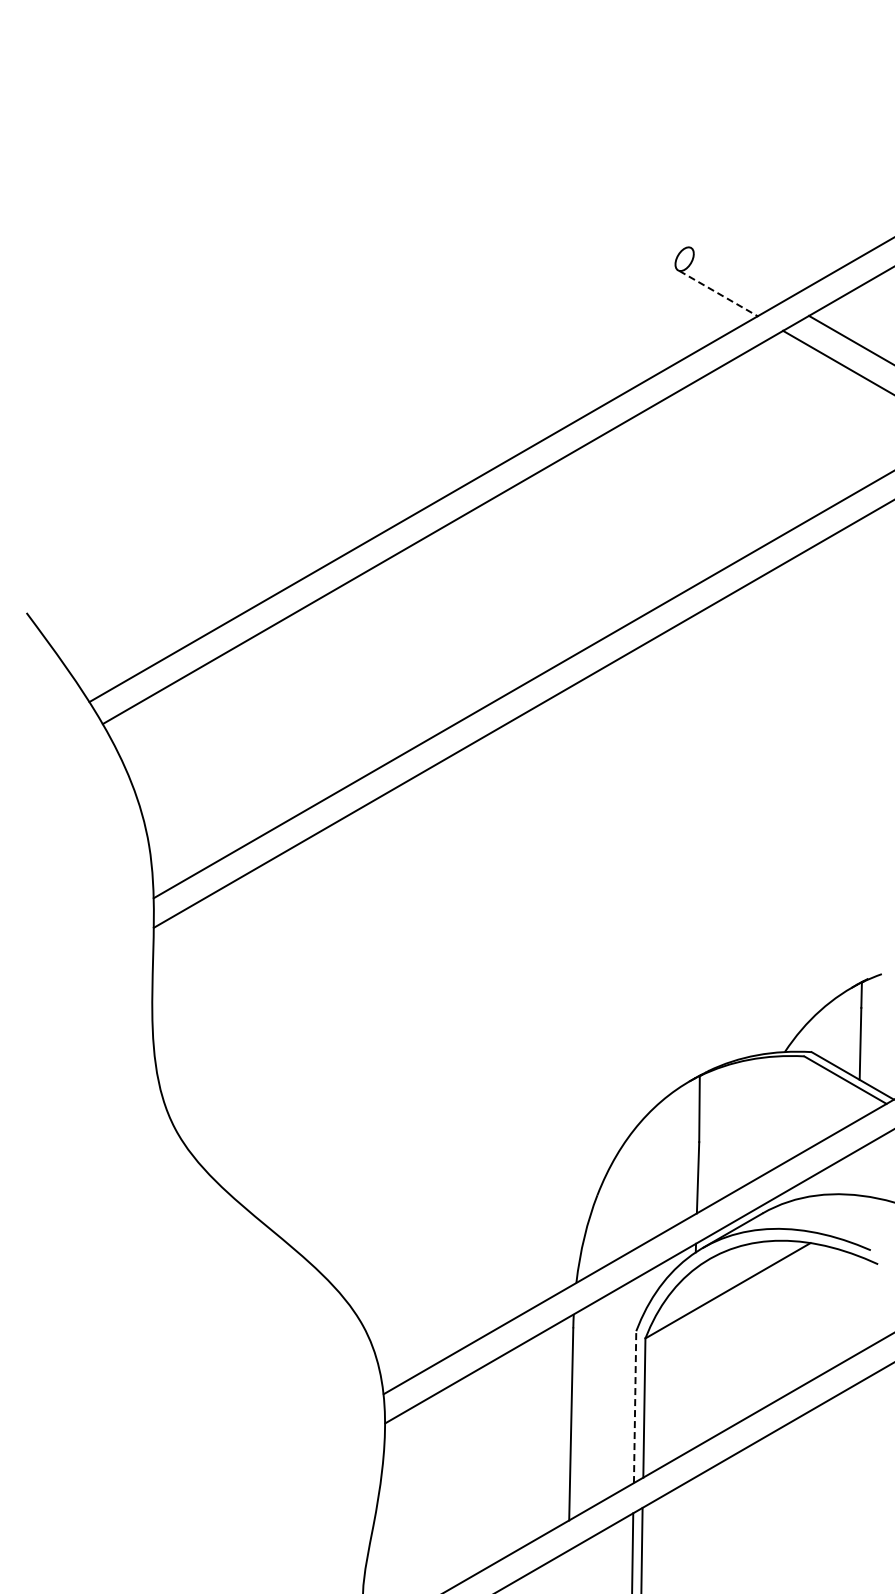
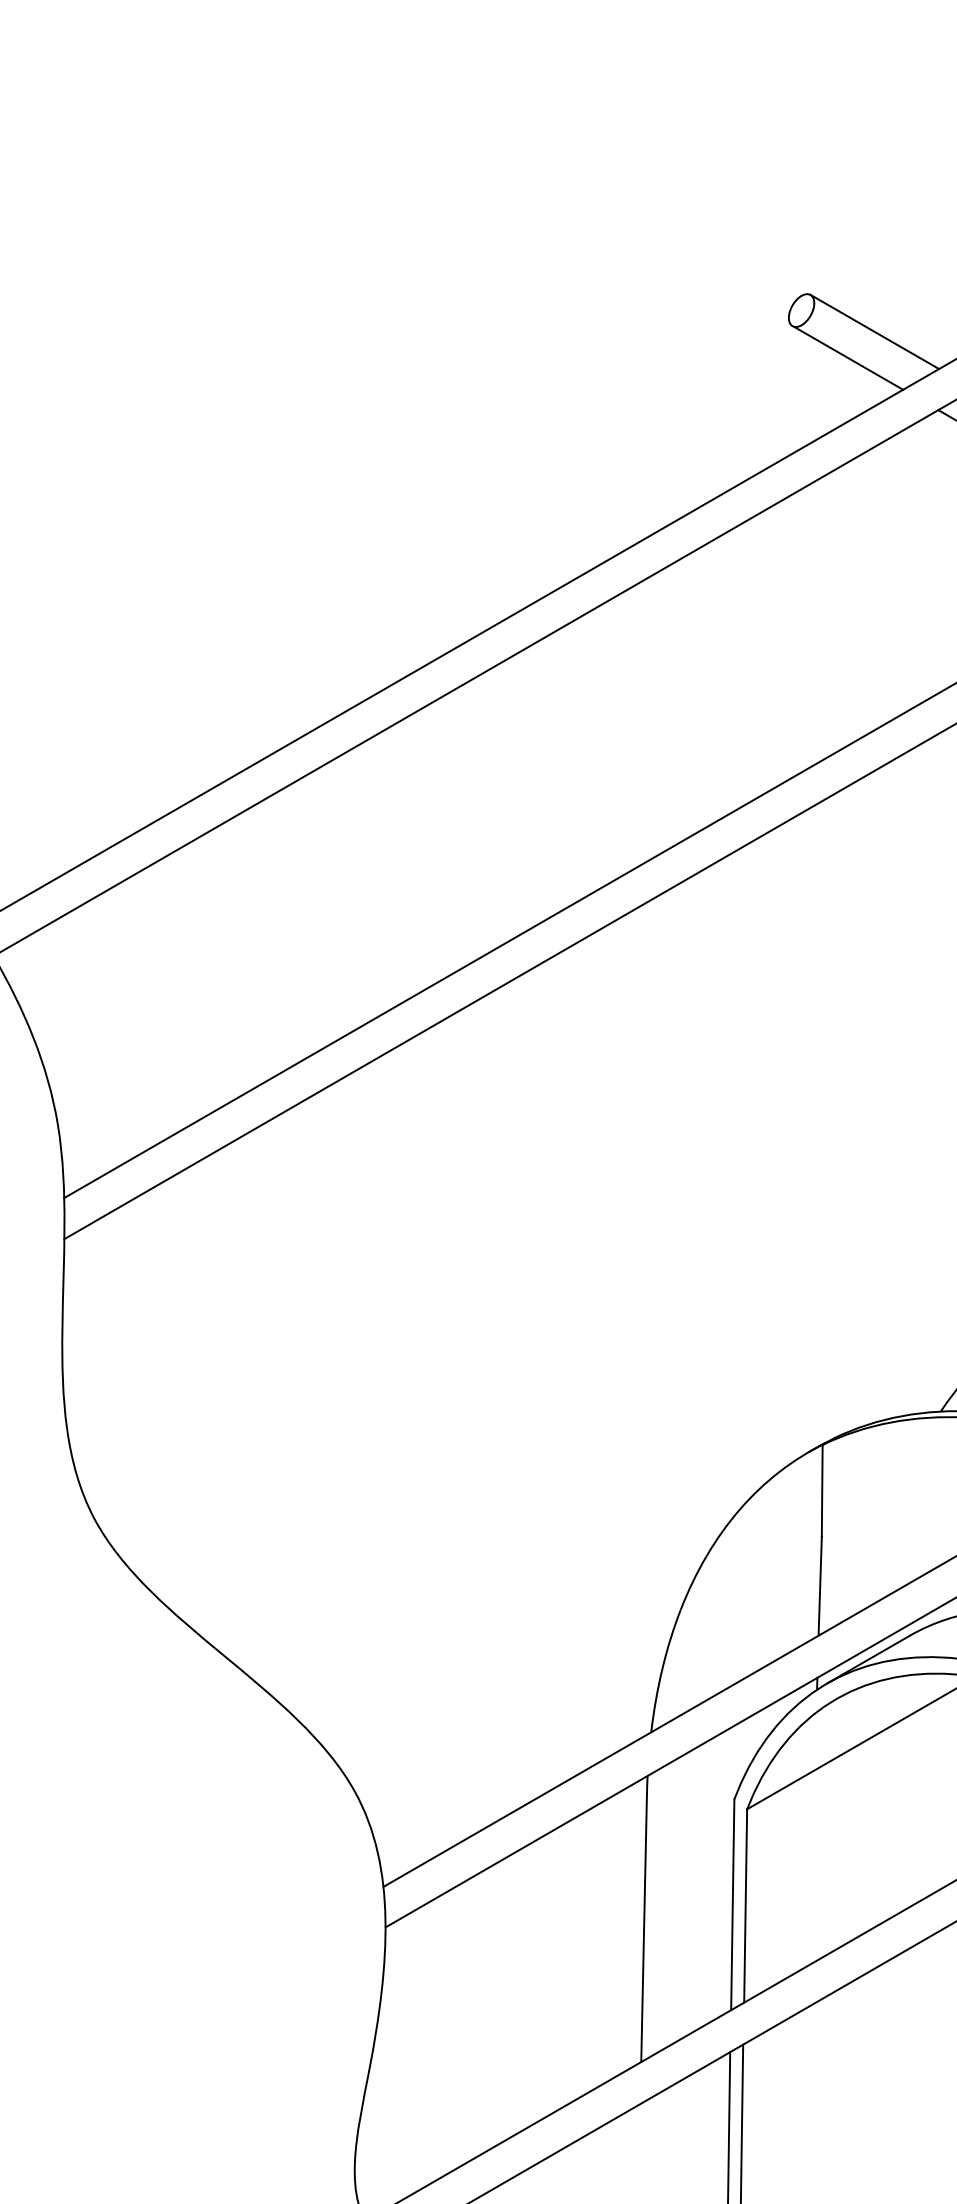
line: (736, 274) -> (873, 331), added
line: (719, 293) -> (849, 358), dashed -> solid
line: (635, 1407) -> (733, 1905), dashed -> solid

